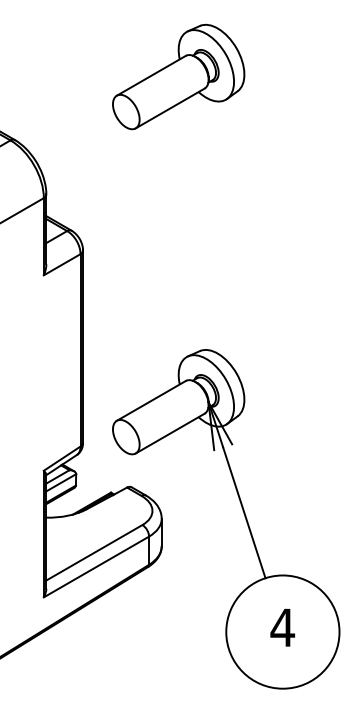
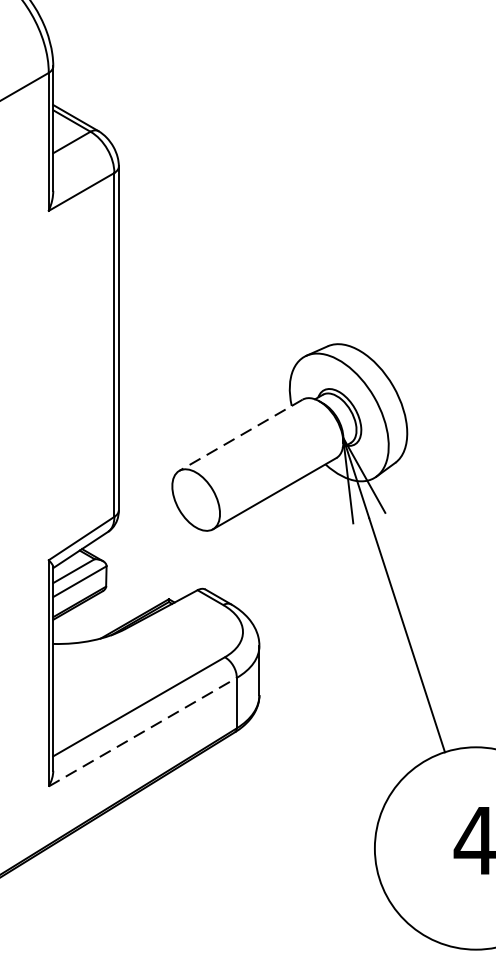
line: (151, 400) -> (241, 434), solid -> dashed
line: (96, 567) -> (142, 733), solid -> dashed

